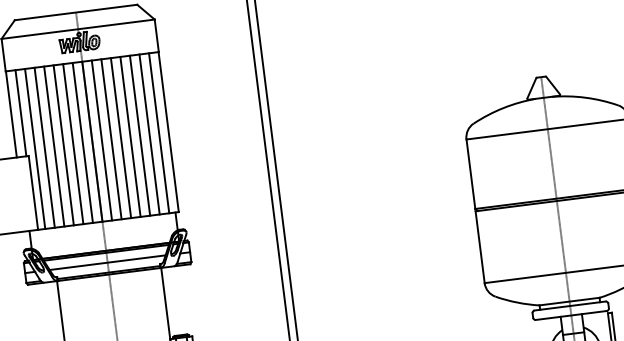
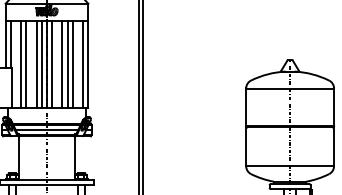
line: (148, 134) -> (77, 64), removed
line: (111, 139) -> (57, 64), removed
line: (63, 145) -> (31, 64), removed
line: (35, 148) -> (16, 64), removed

